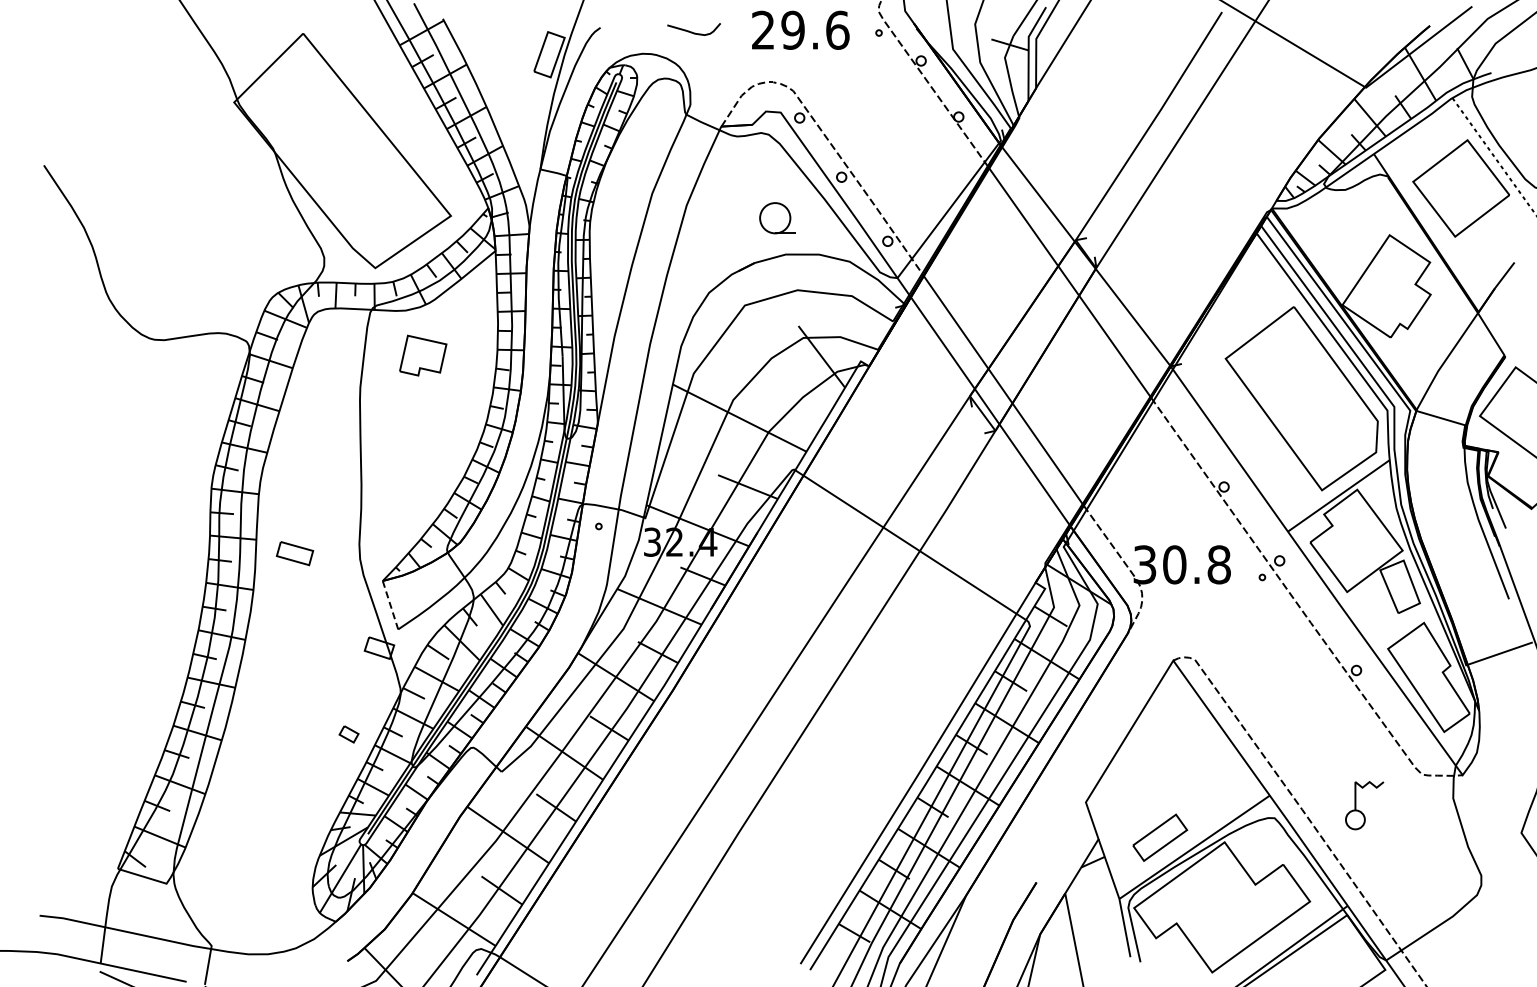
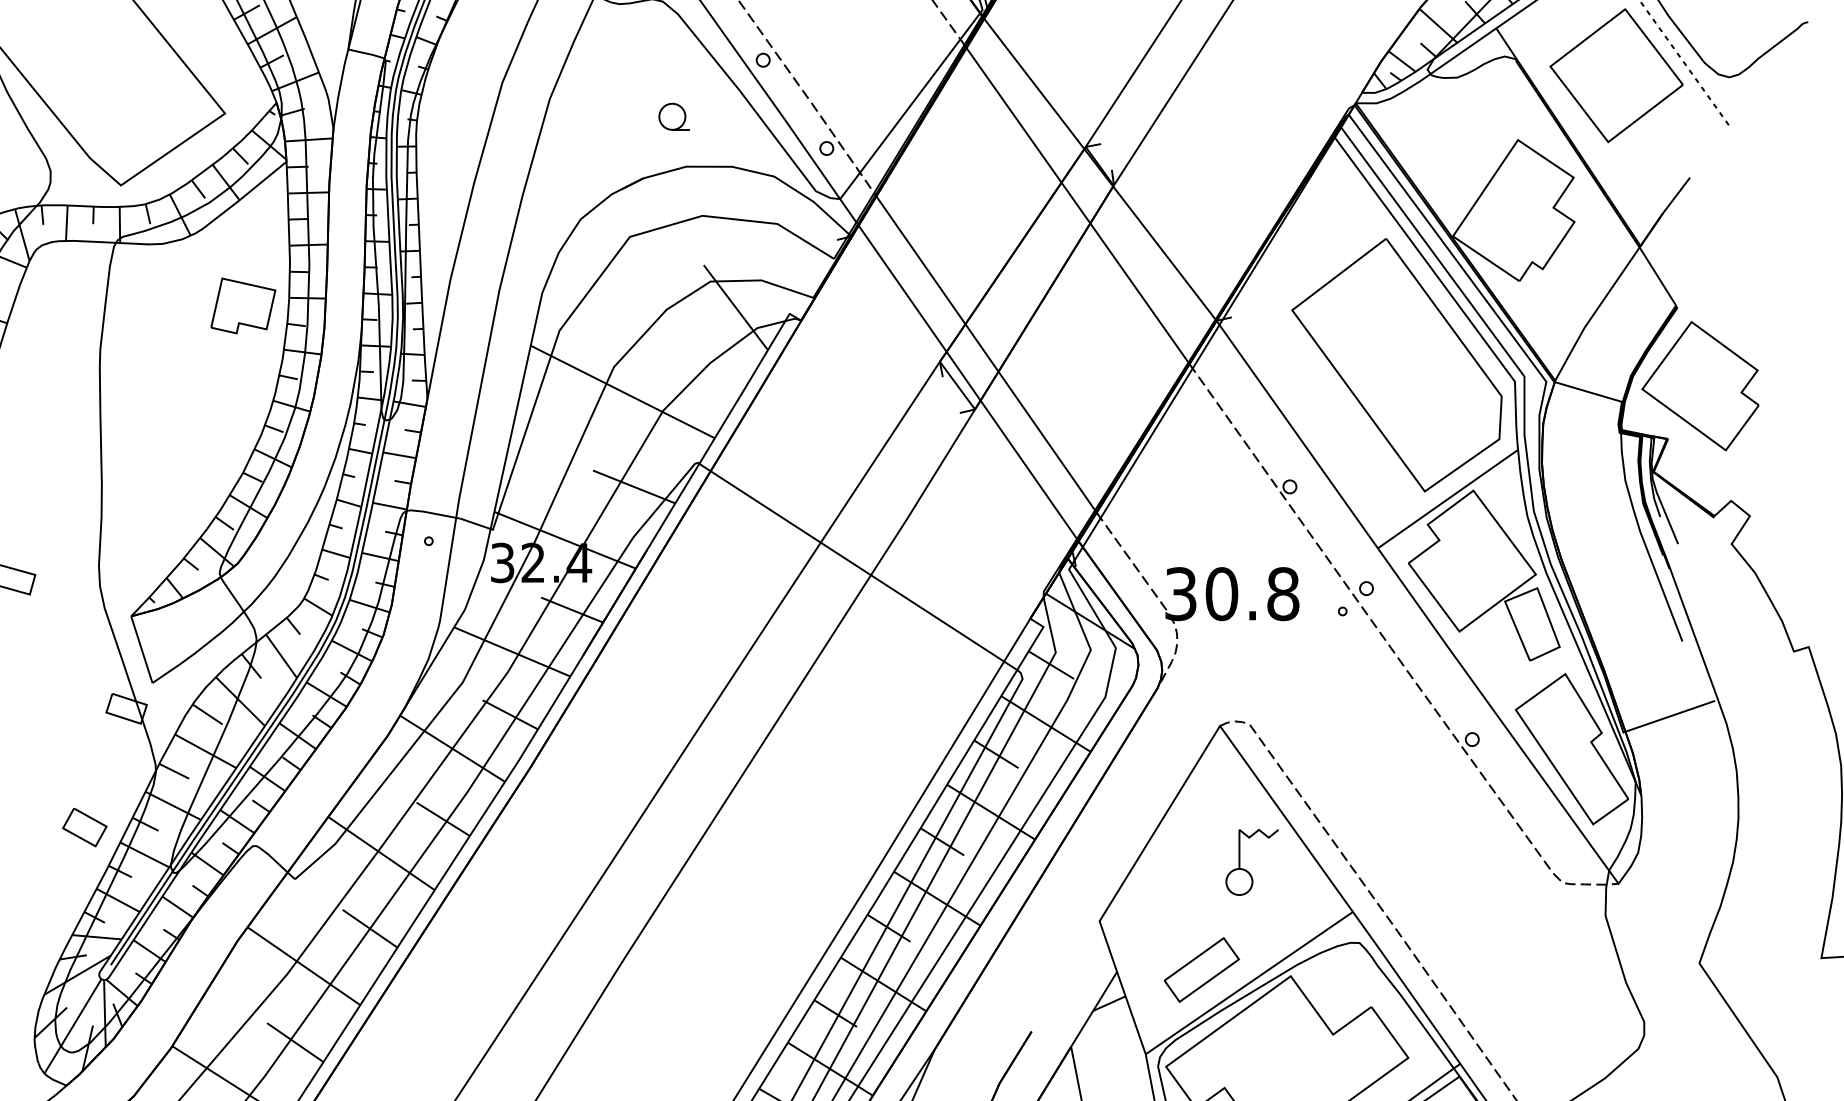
part: (776, 218) -> (673, 117), size x0.62
part: (423, 355) -> (243, 305), moved
line: (390, 605) -> (141, 650), dashed -> solid
part: (348, 734) -> (83, 827), size x1.67
part: (1360, 810) -> (1246, 869), moved

